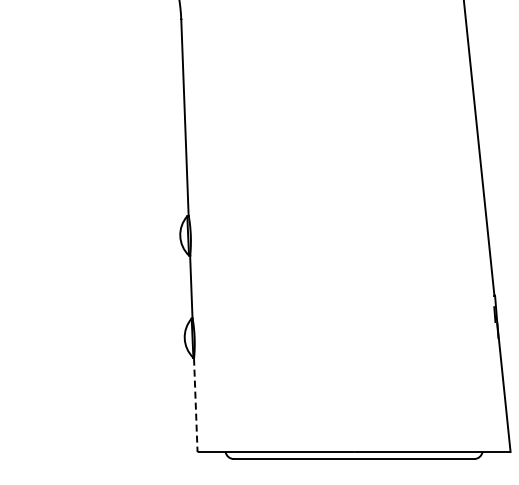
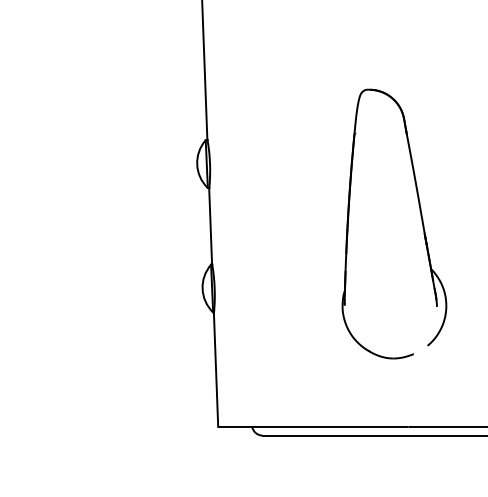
part: (363, 278) -> (420, 215), added
line: (195, 405) -> (215, 370), dashed -> solid

